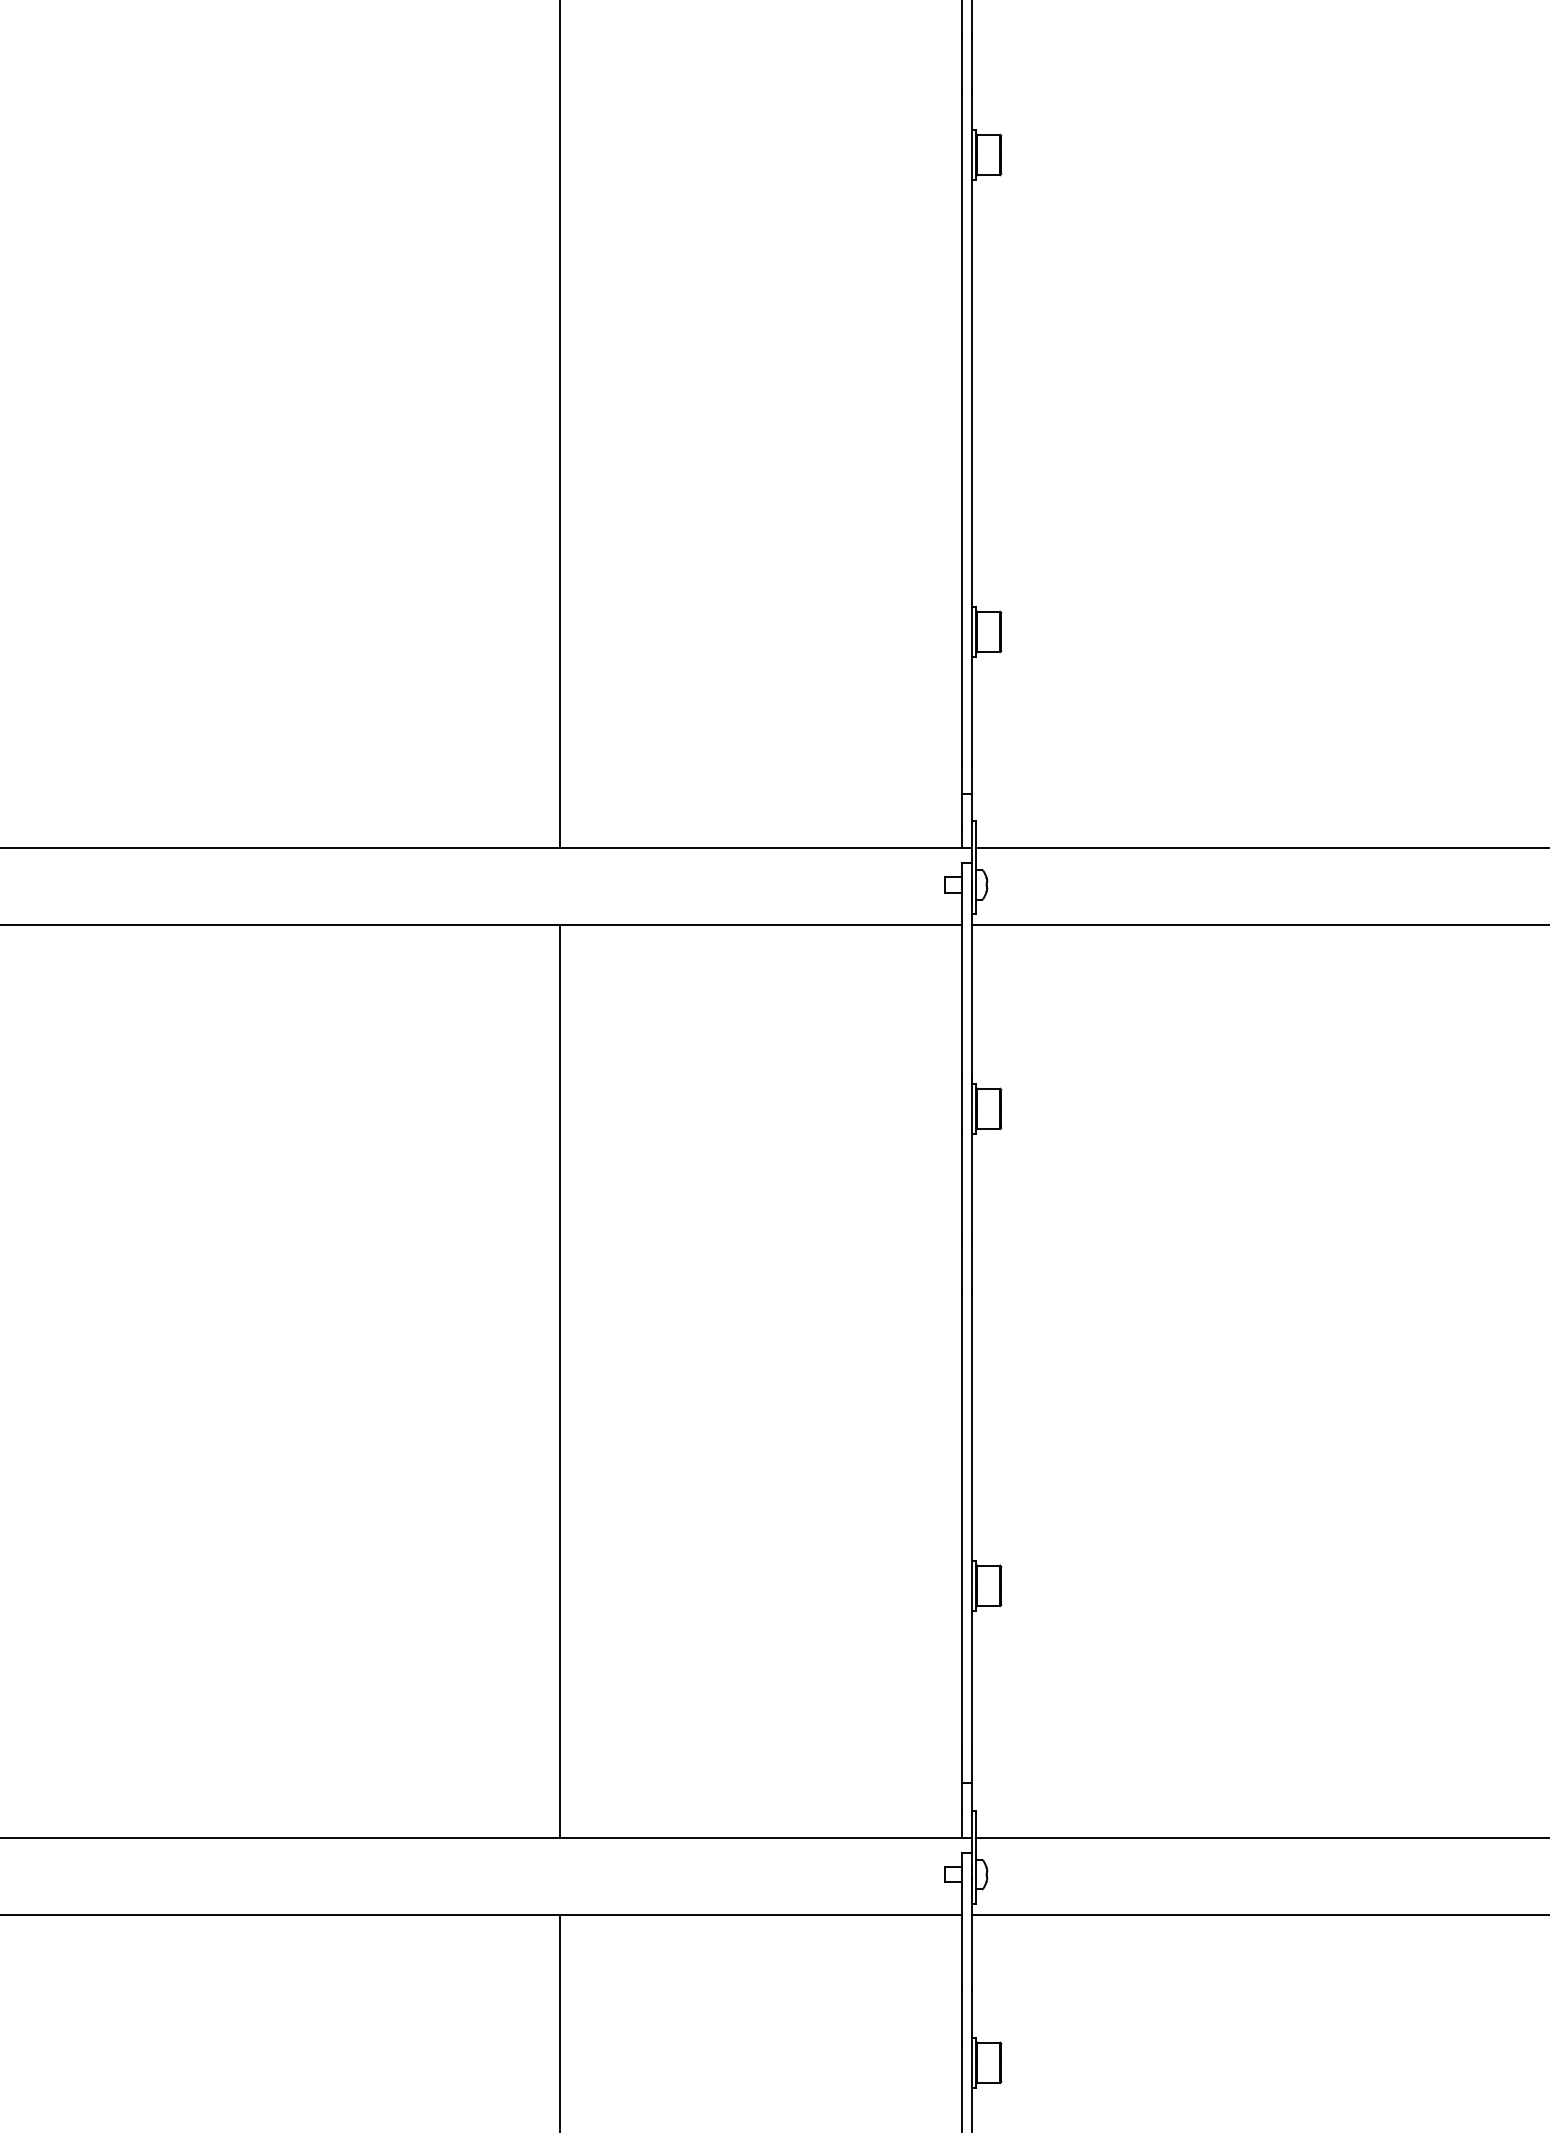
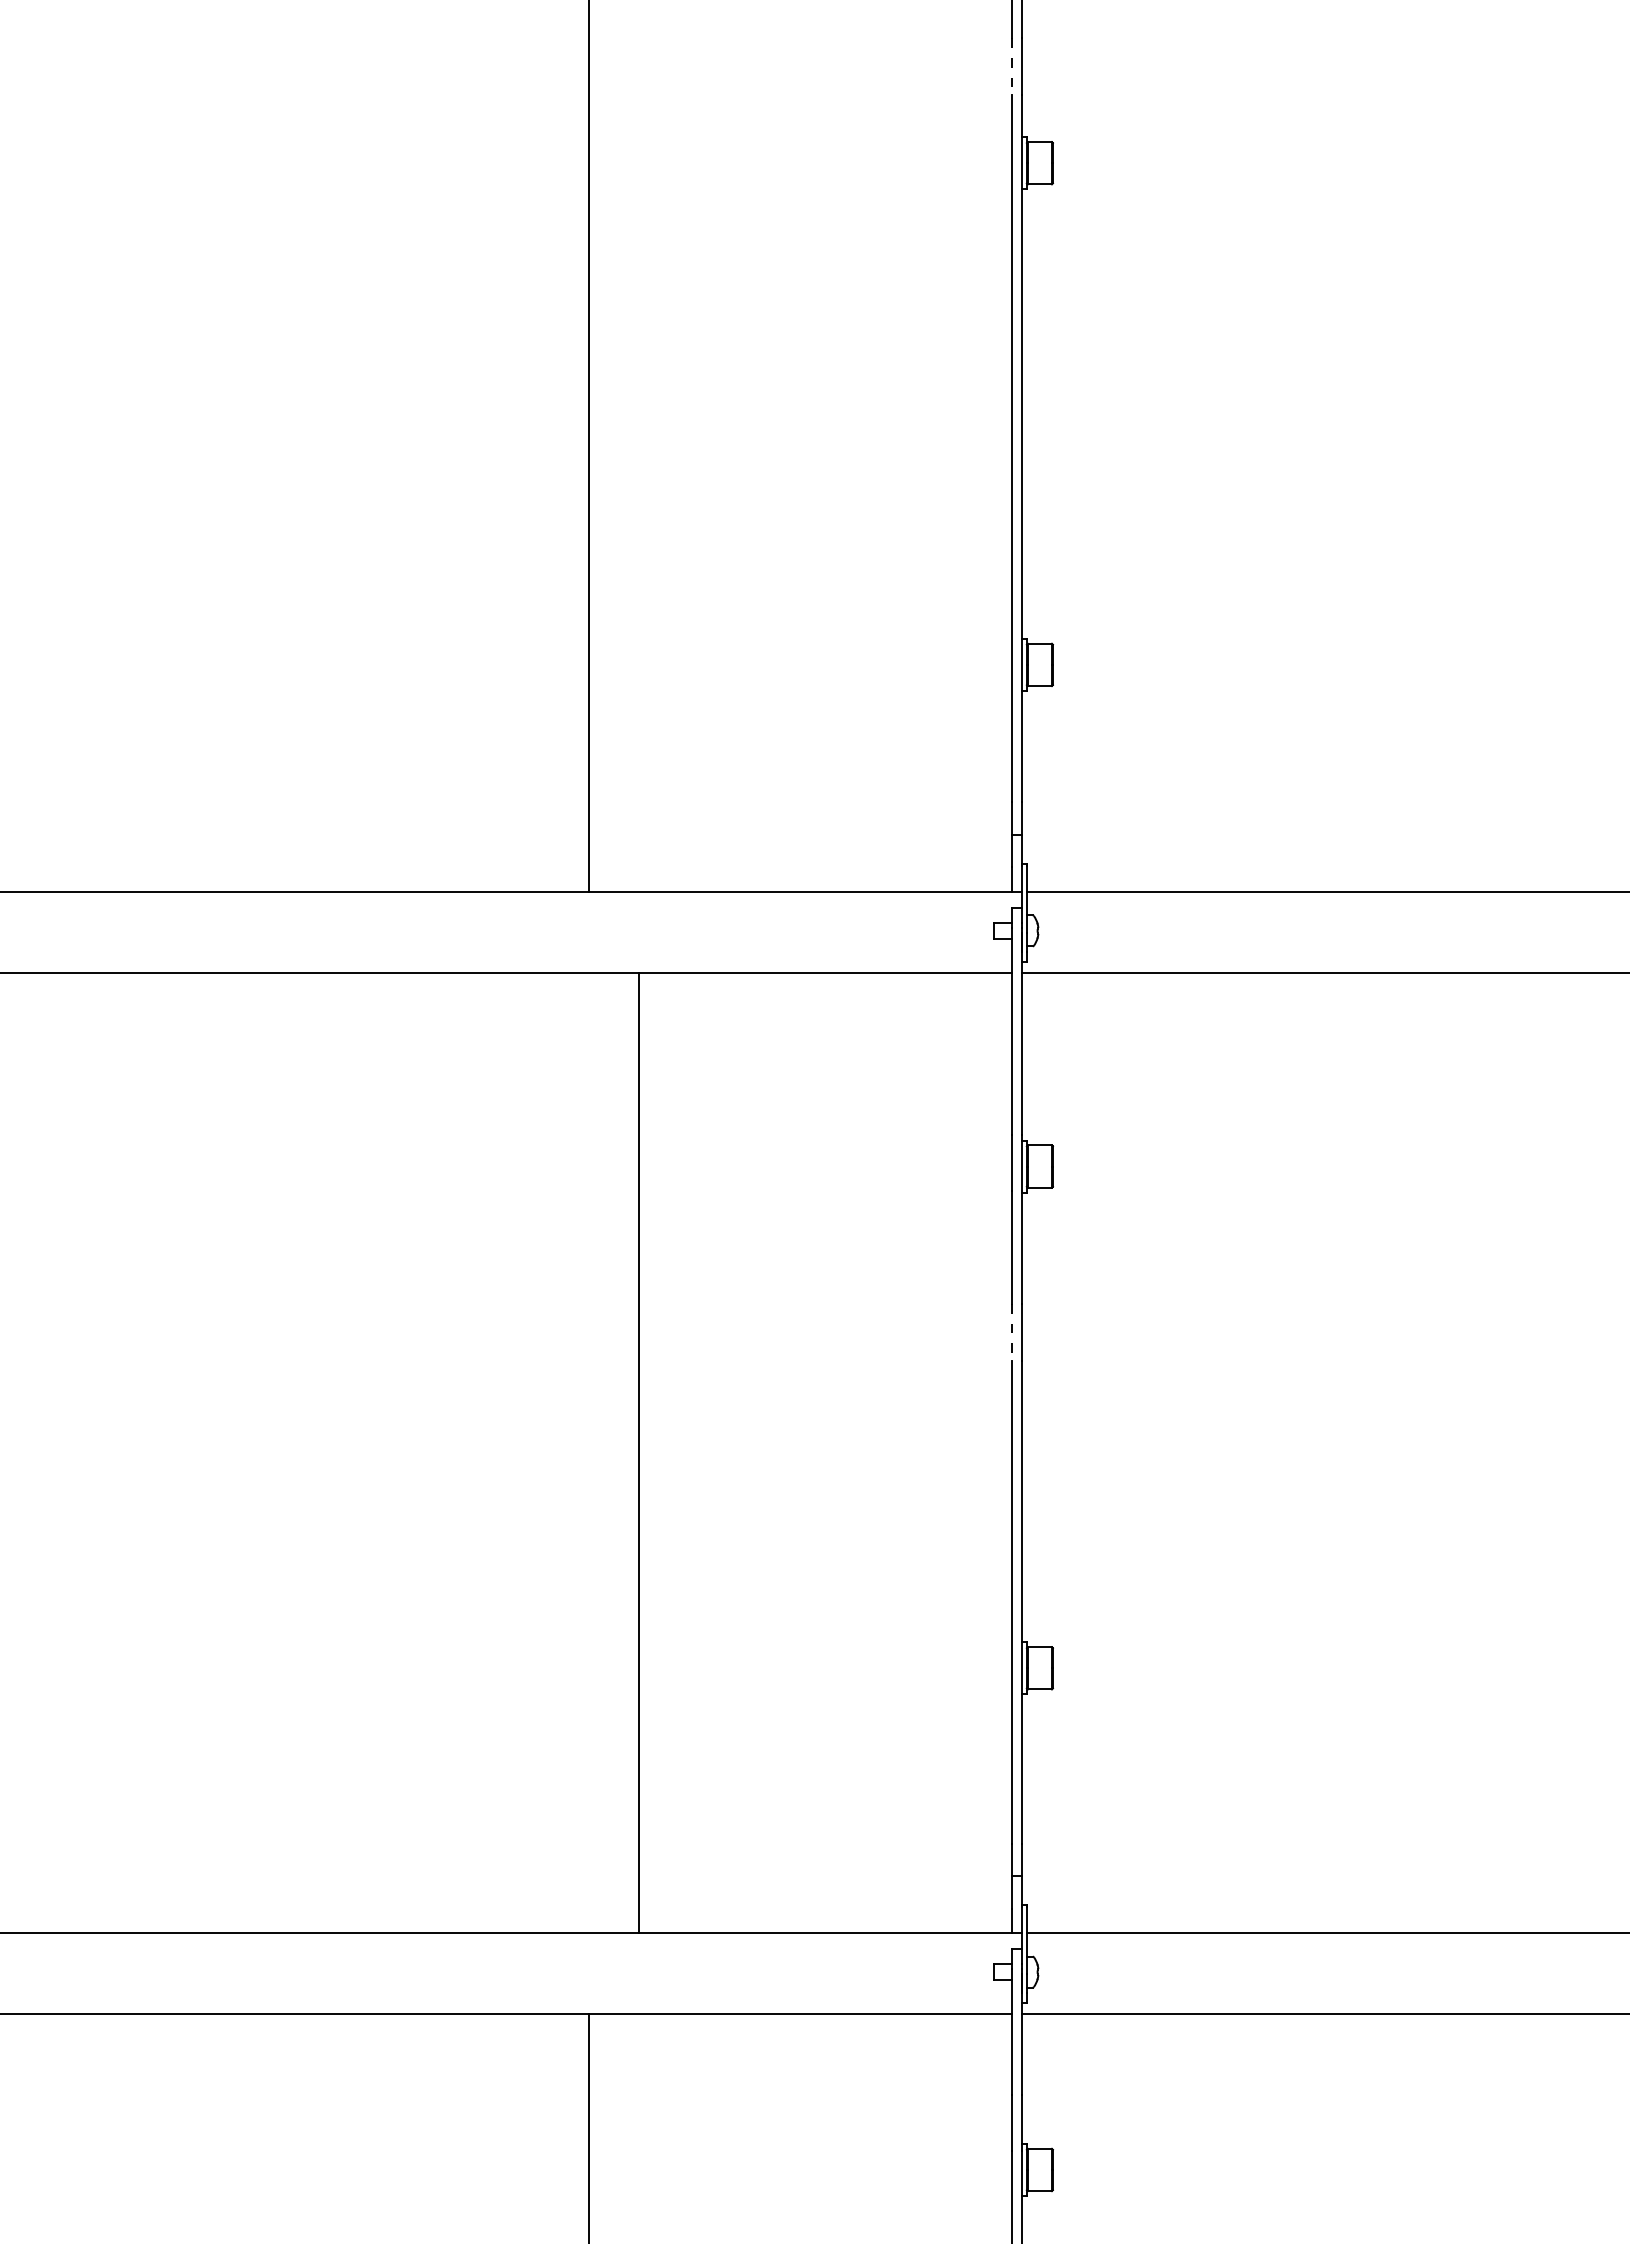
line: (962, 63) -> (1012, 66), solid -> dashed
line: (962, 1266) -> (1012, 1332), solid -> dashed
line: (560, 1381) -> (639, 1453), moved

